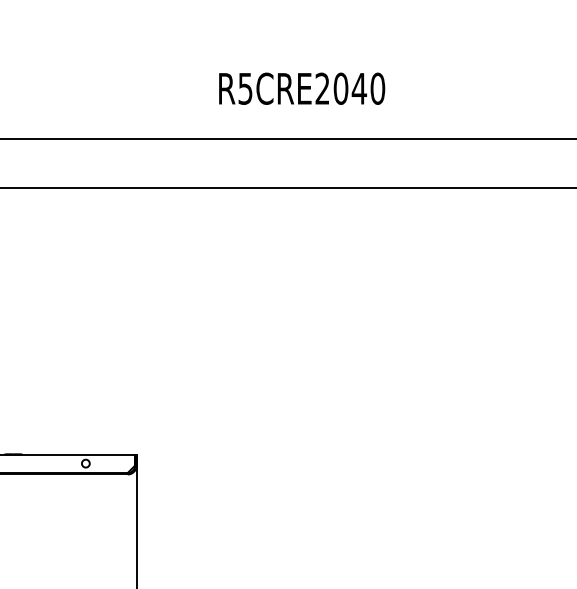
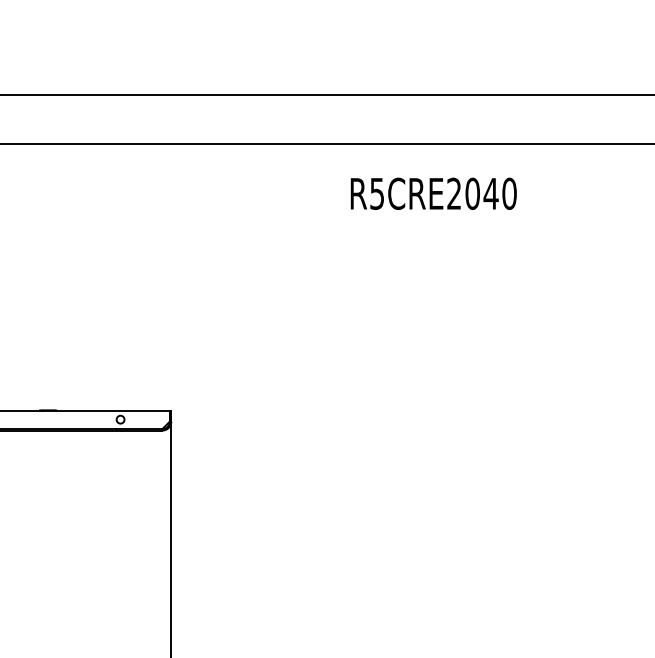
text: (301, 88) -> (433, 193), moved

